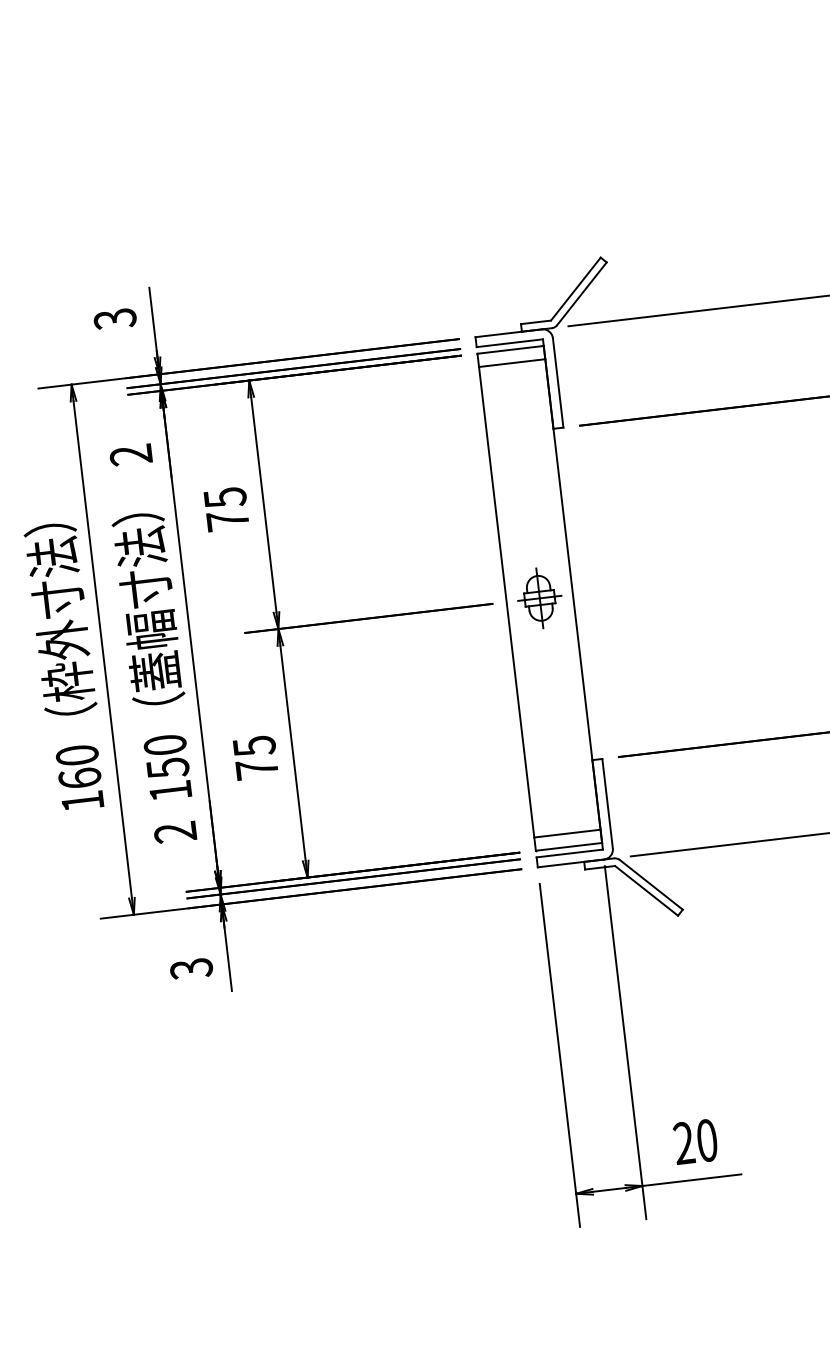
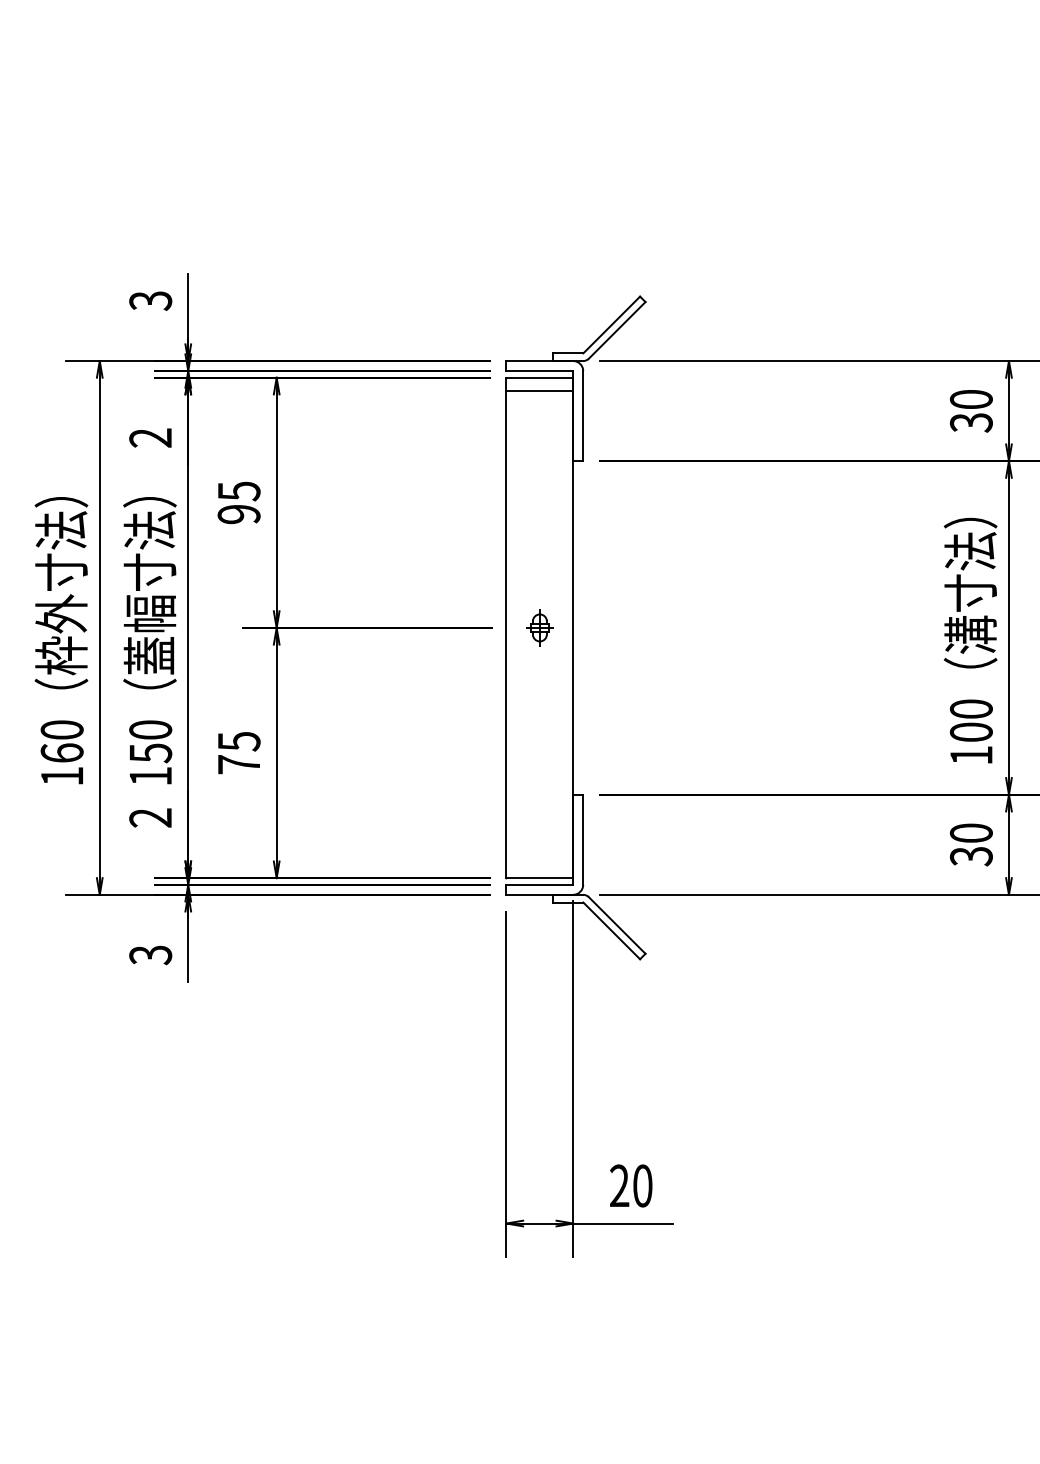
text: (227, 520) -> (238, 514), 75 -> 95
part: (539, 597) -> (539, 627), size x0.6
line: (567, 833) -> (539, 864), removed

